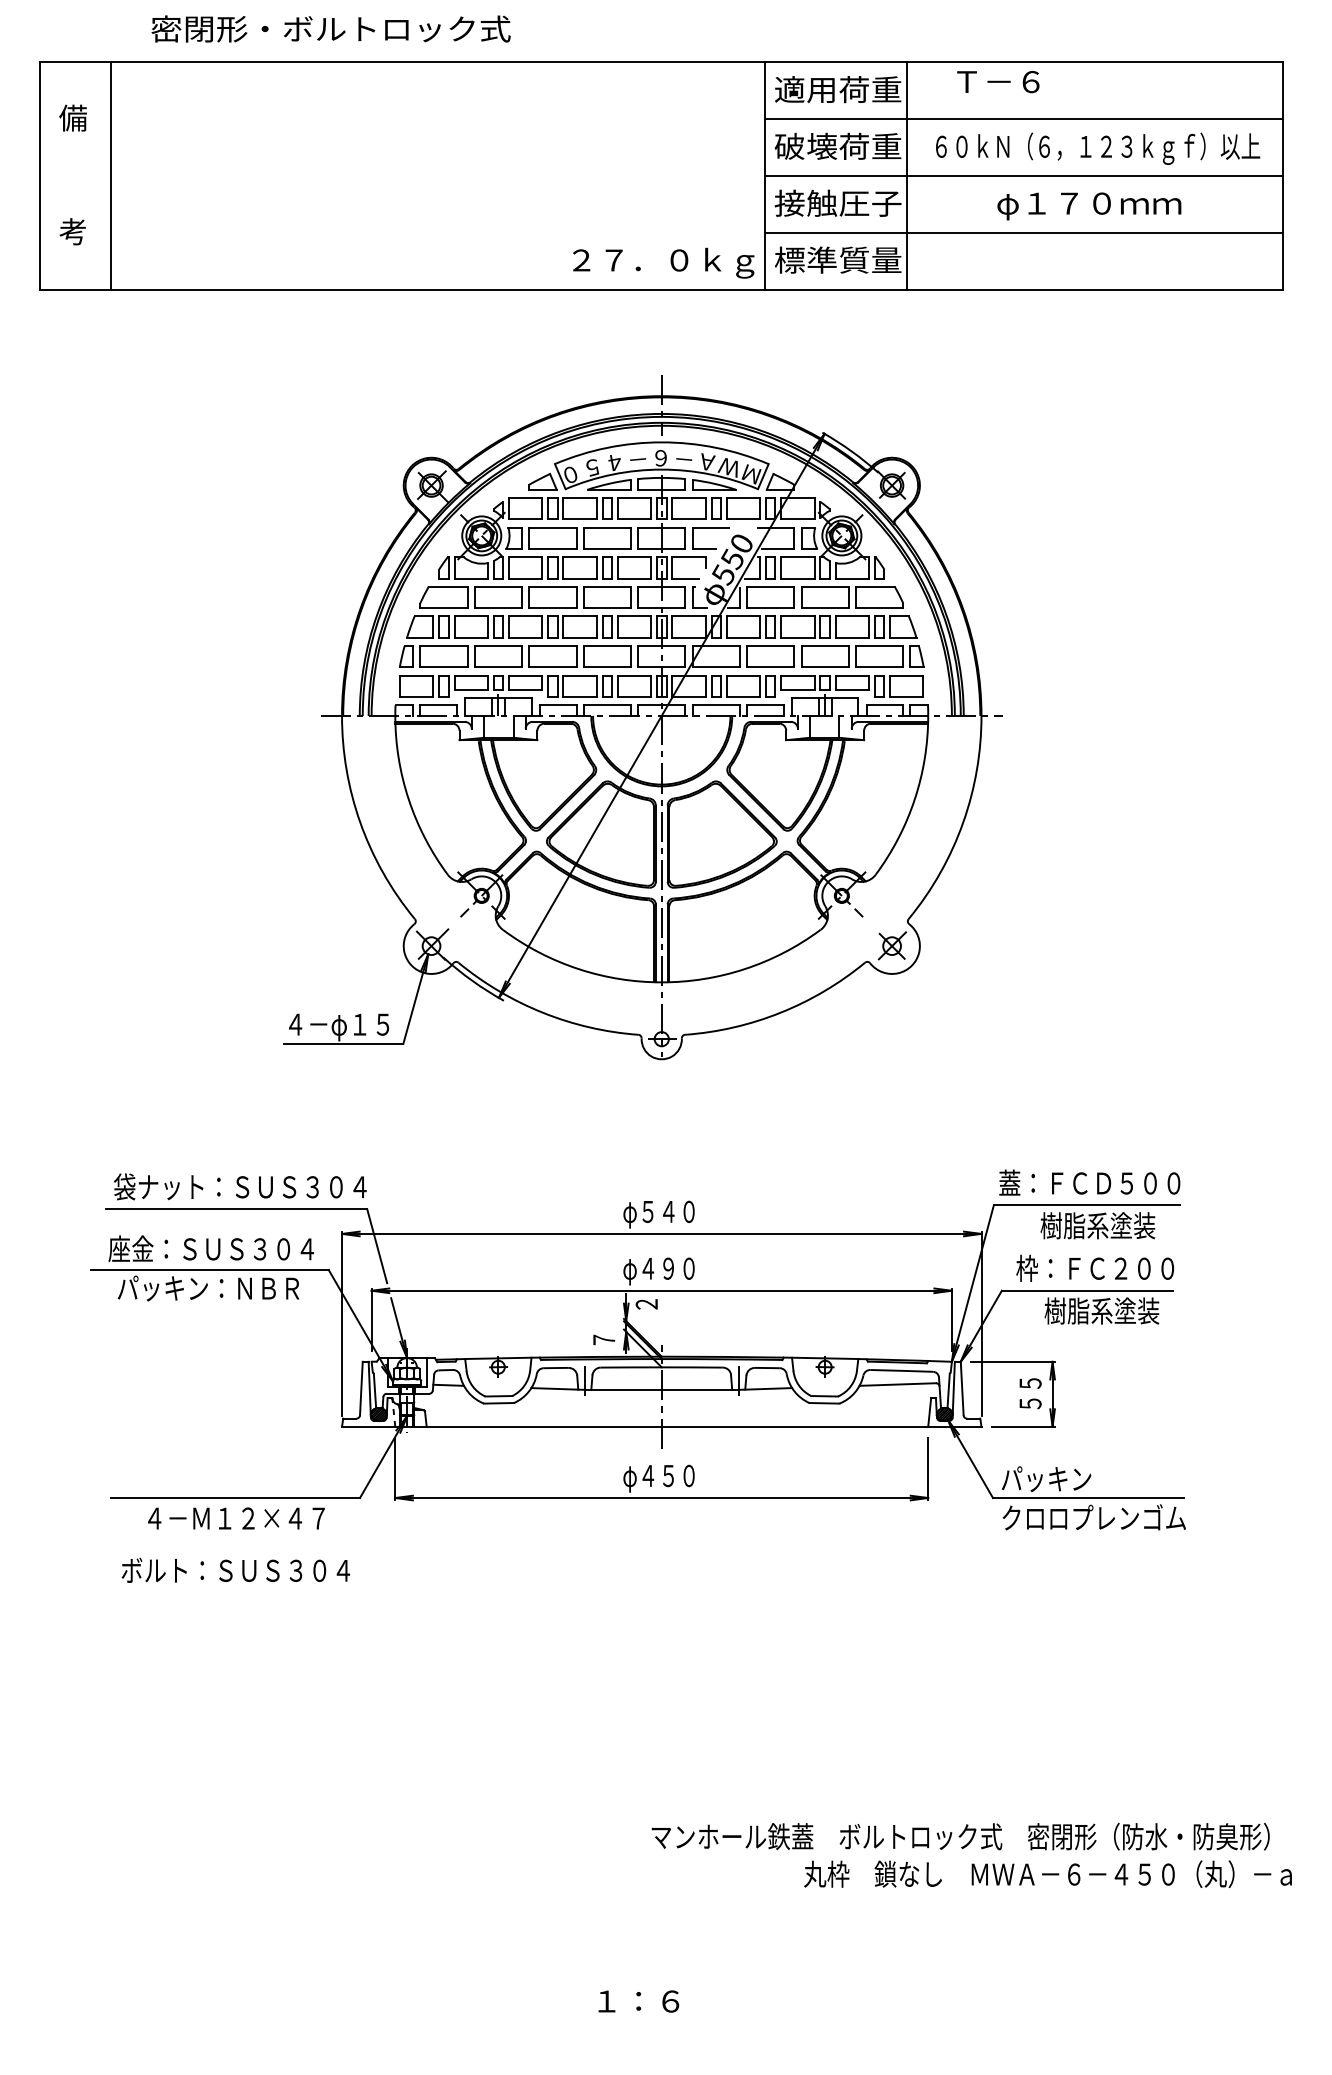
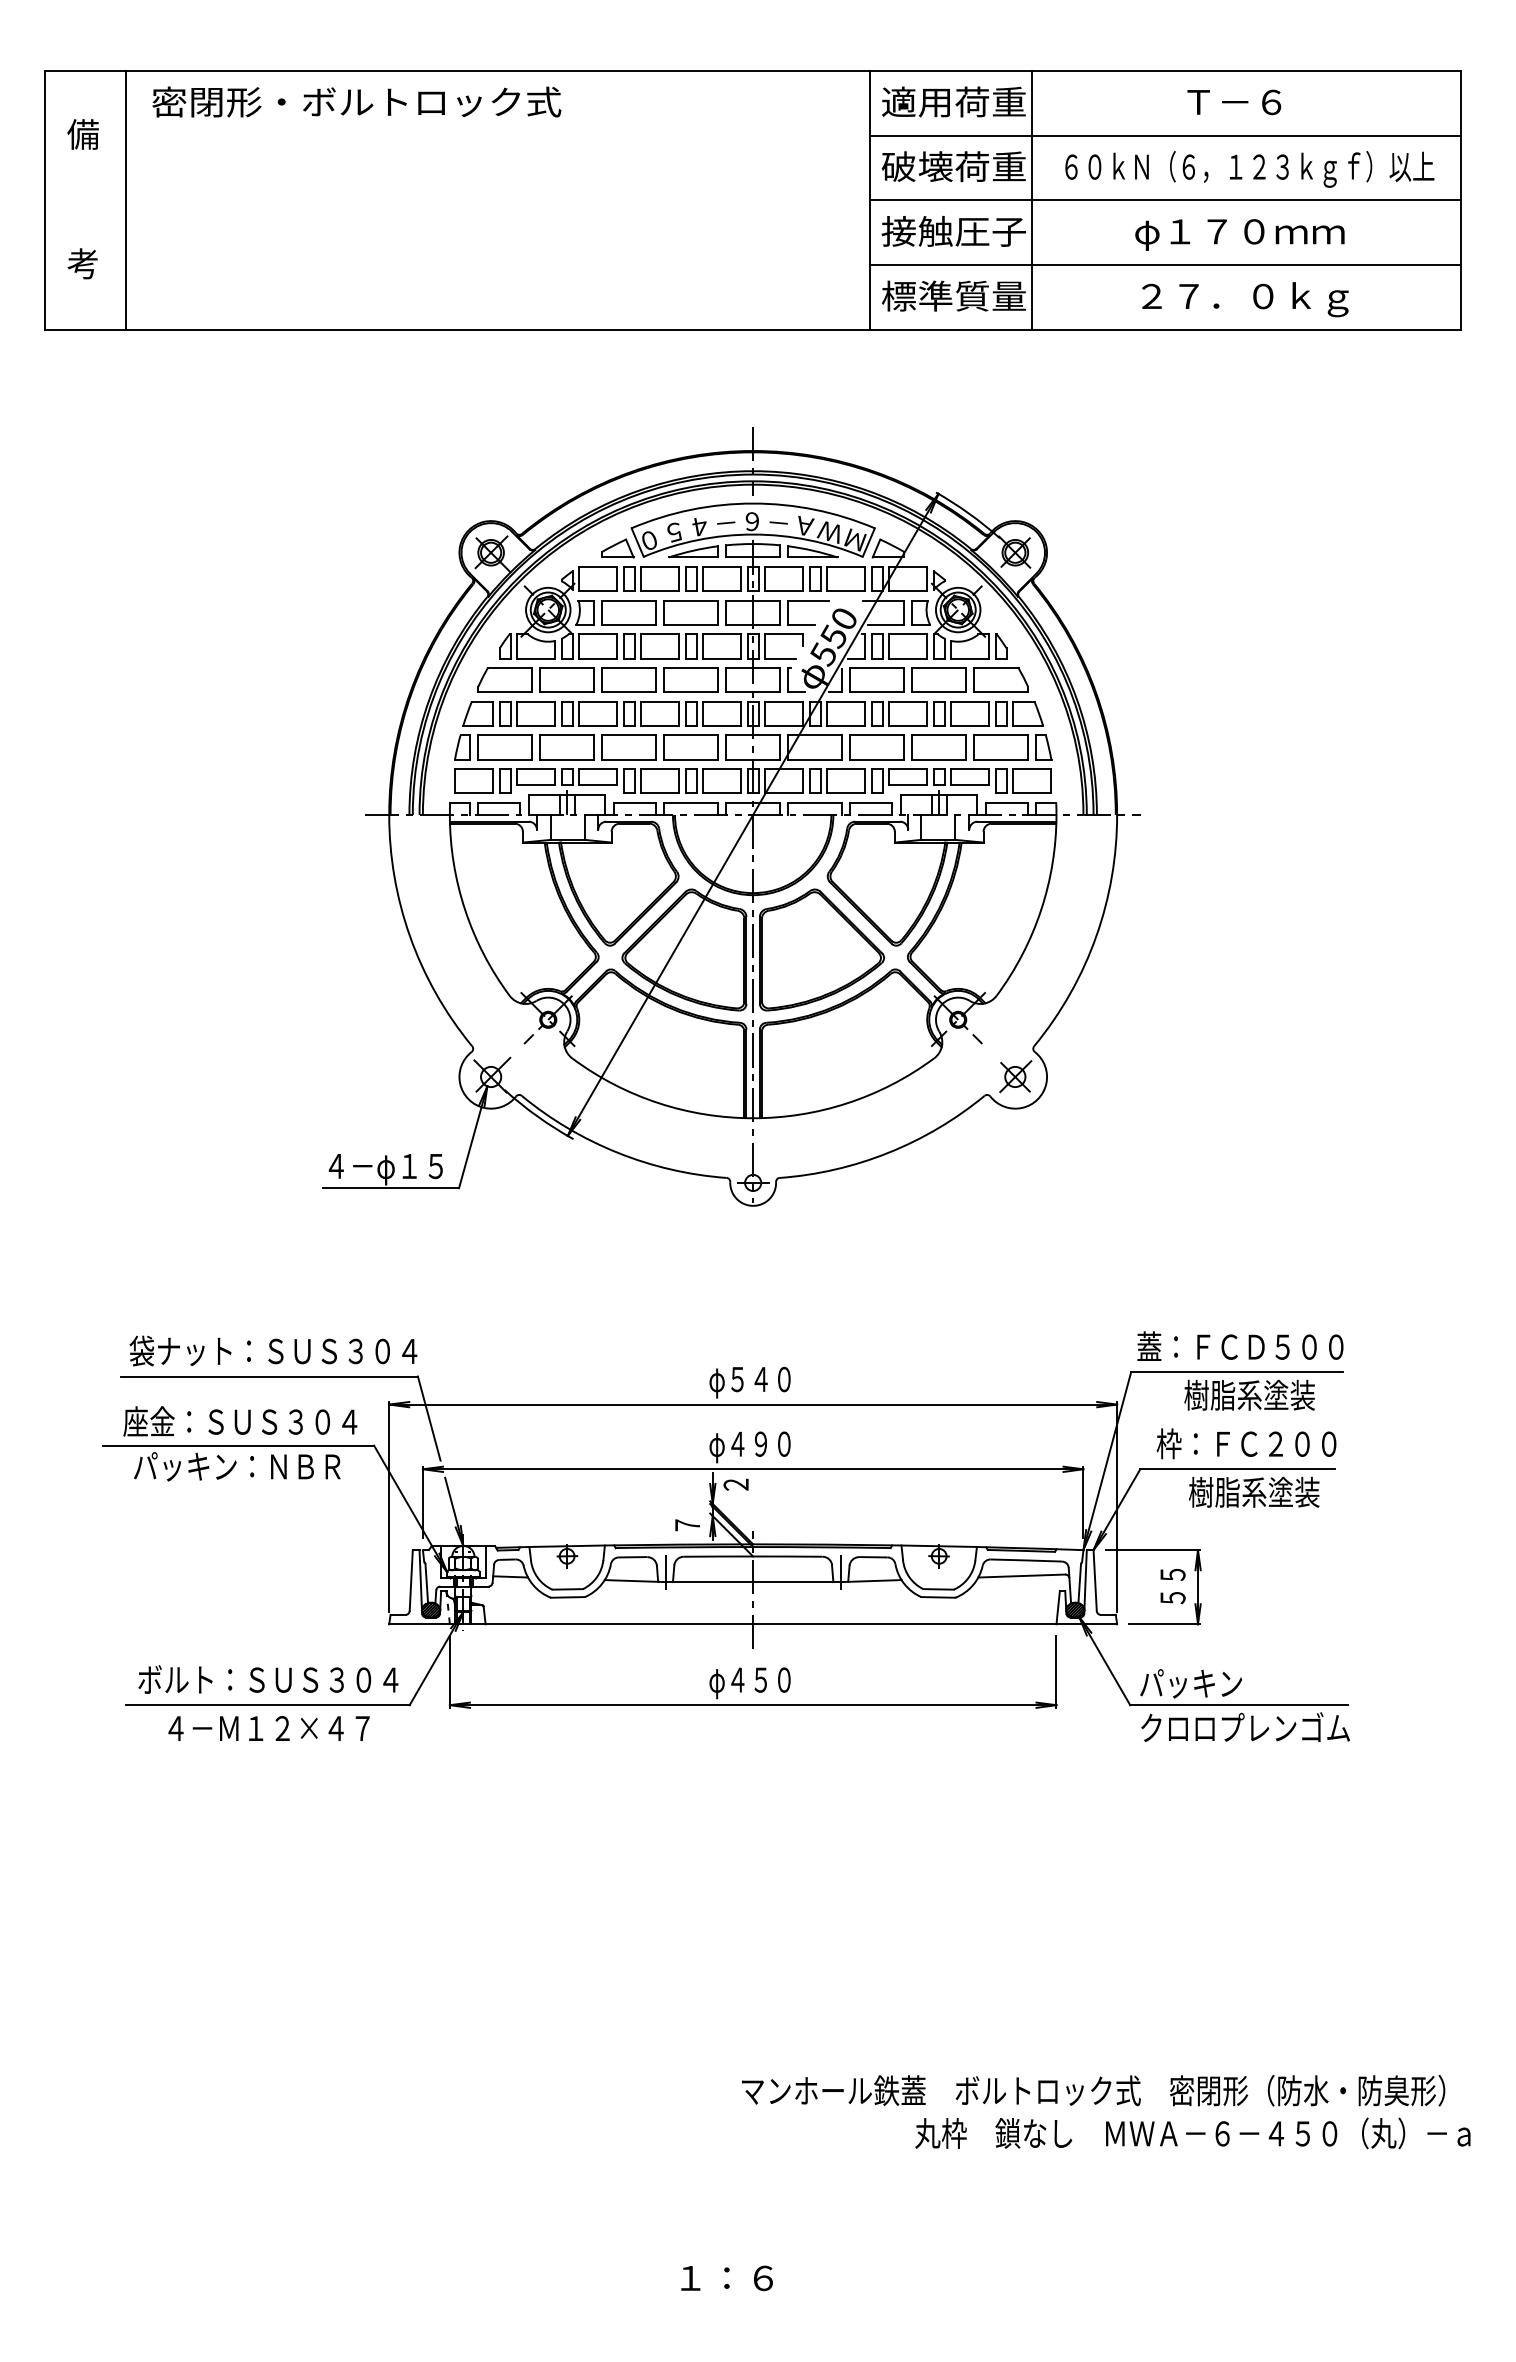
text: (330, 28) -> (356, 101), moved
text: (998, 82) -> (1234, 102), moved
text: (663, 263) -> (1245, 299), moved
text: (235, 1570) -> (268, 1679), moved

